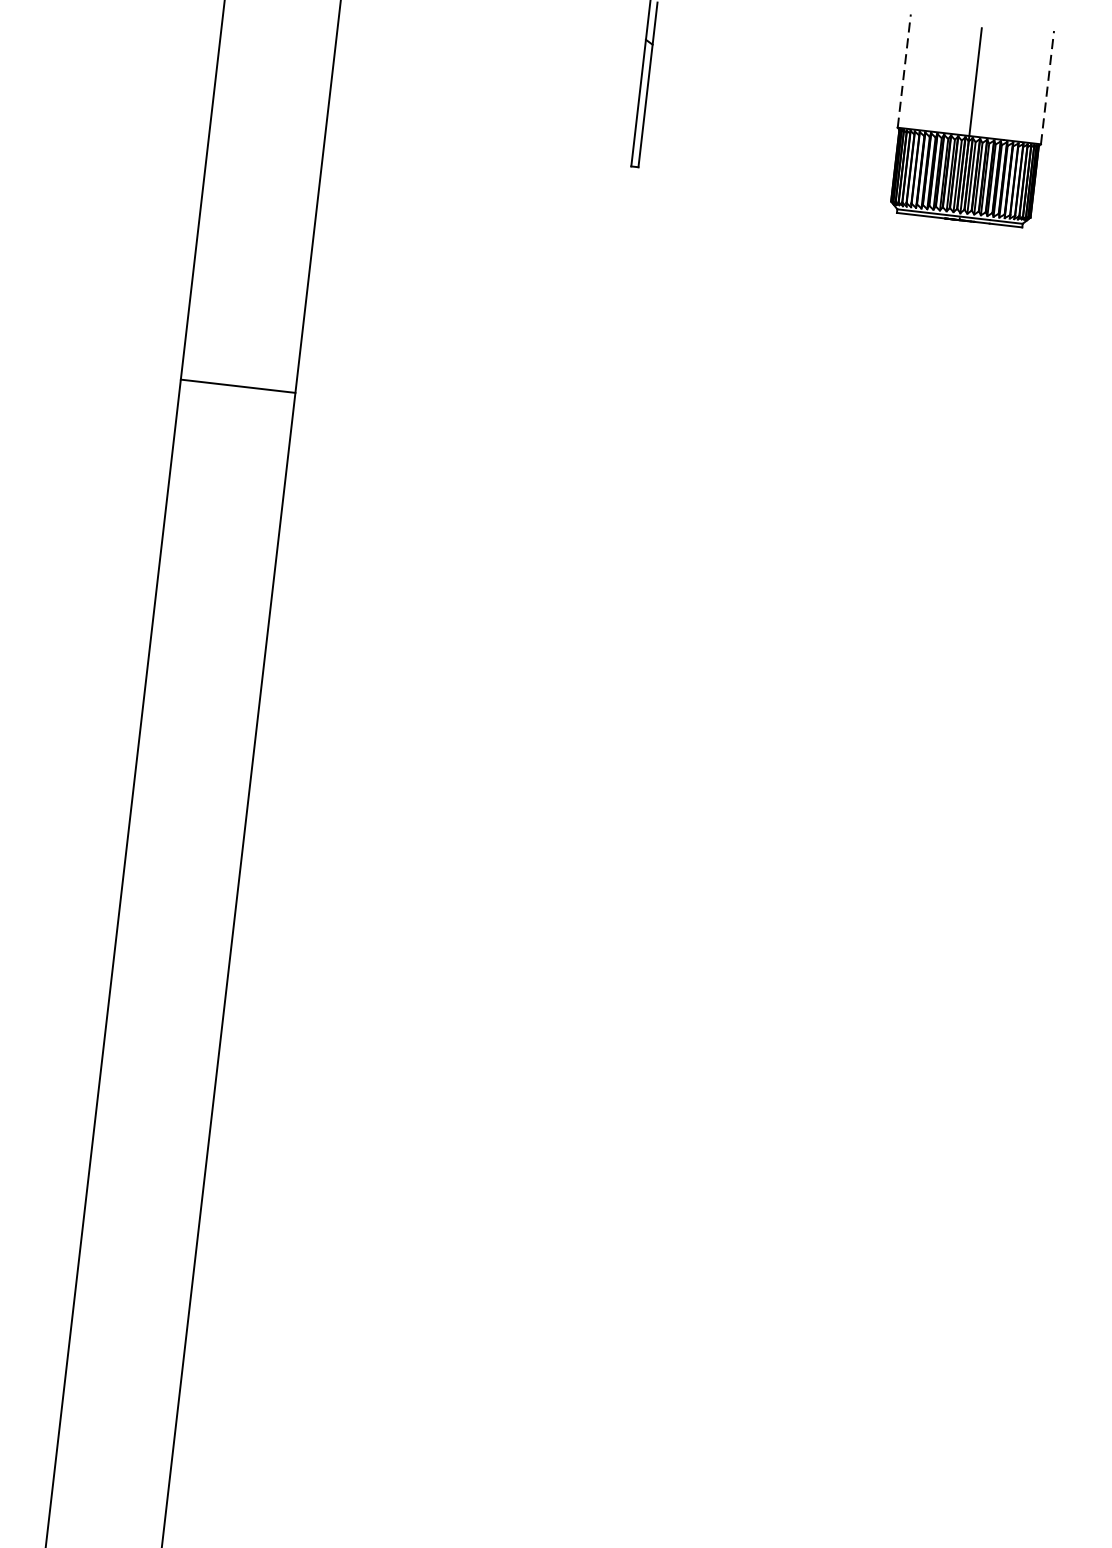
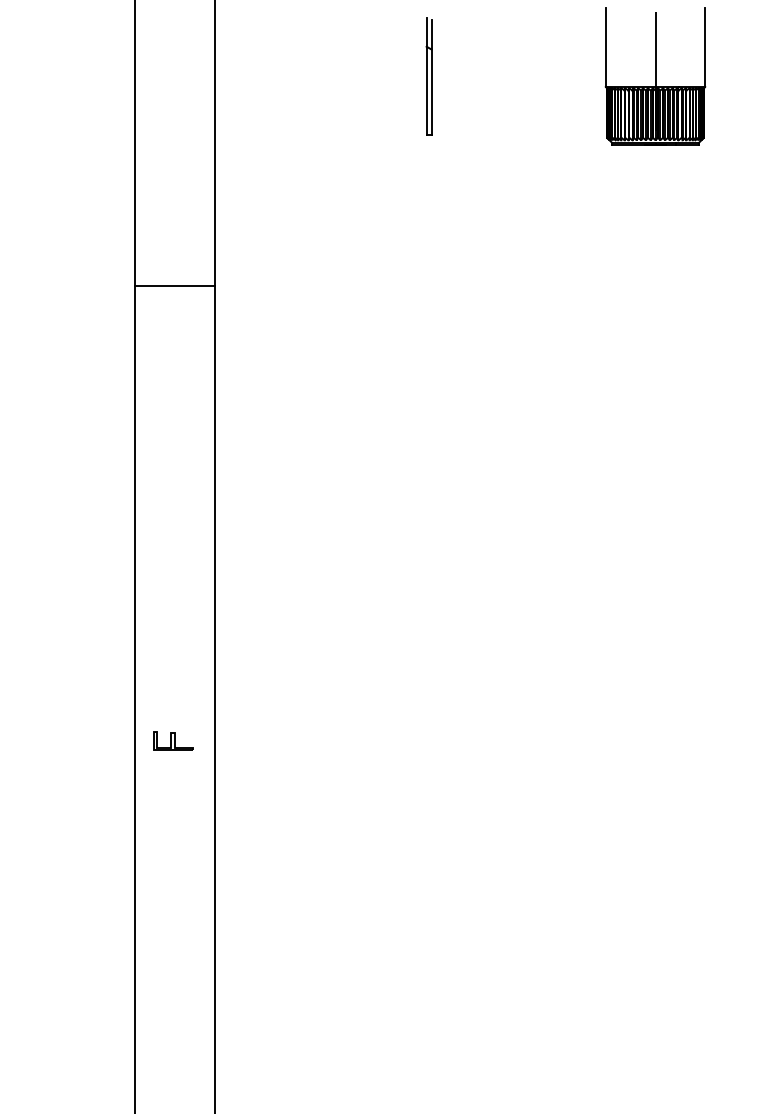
line: (903, 70) -> (605, 47), dashed -> solid
line: (1048, 87) -> (705, 47), dashed -> solid
line: (237, 386) -> (174, 286), moved
part: (165, 998) -> (173, 740), added

